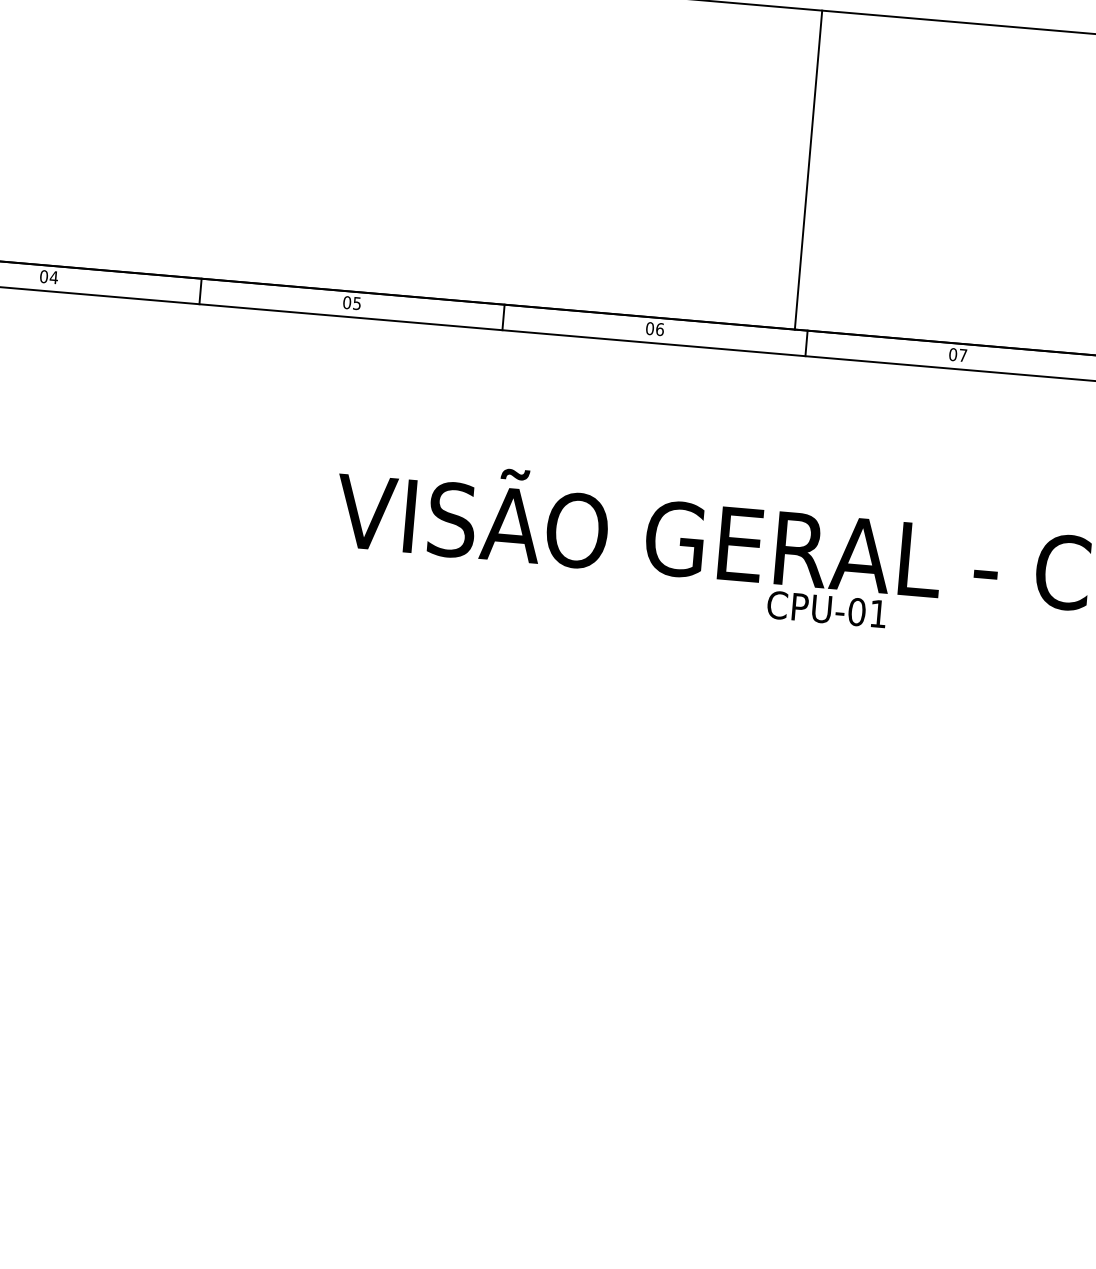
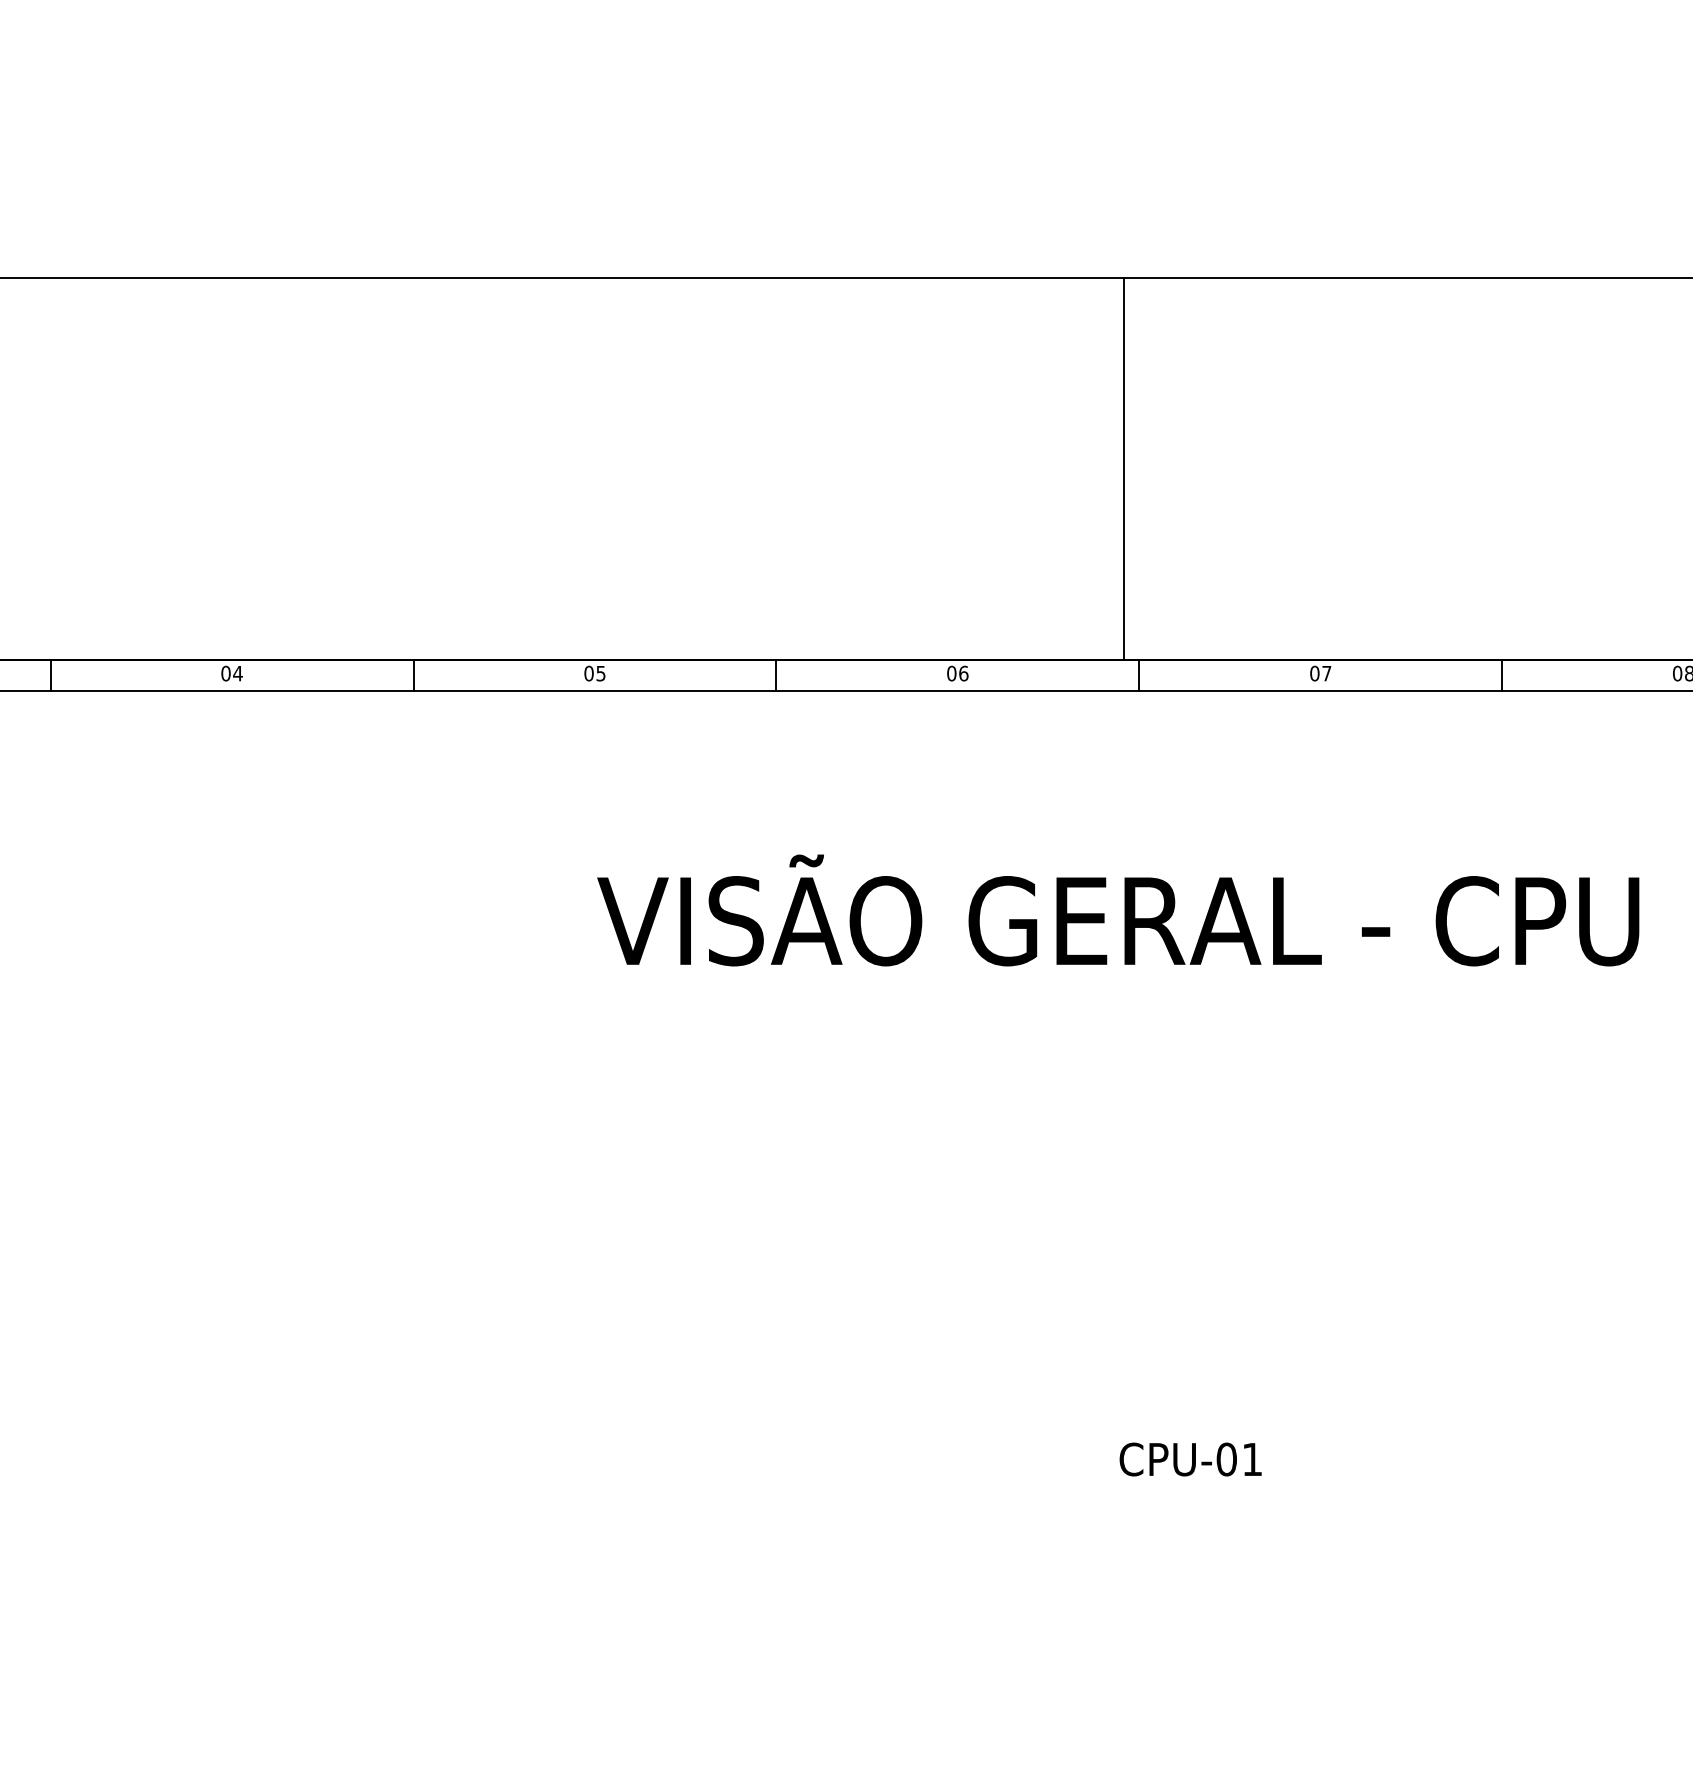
text: (826, 609) -> (1190, 1459), moved

